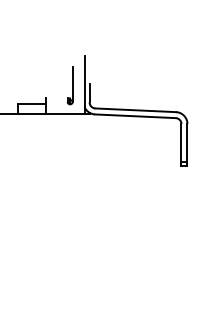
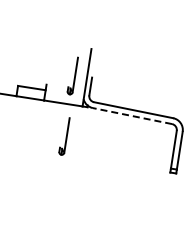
line: (134, 116) -> (131, 116), solid -> dashed
part: (70, 146) -> (63, 136), added

